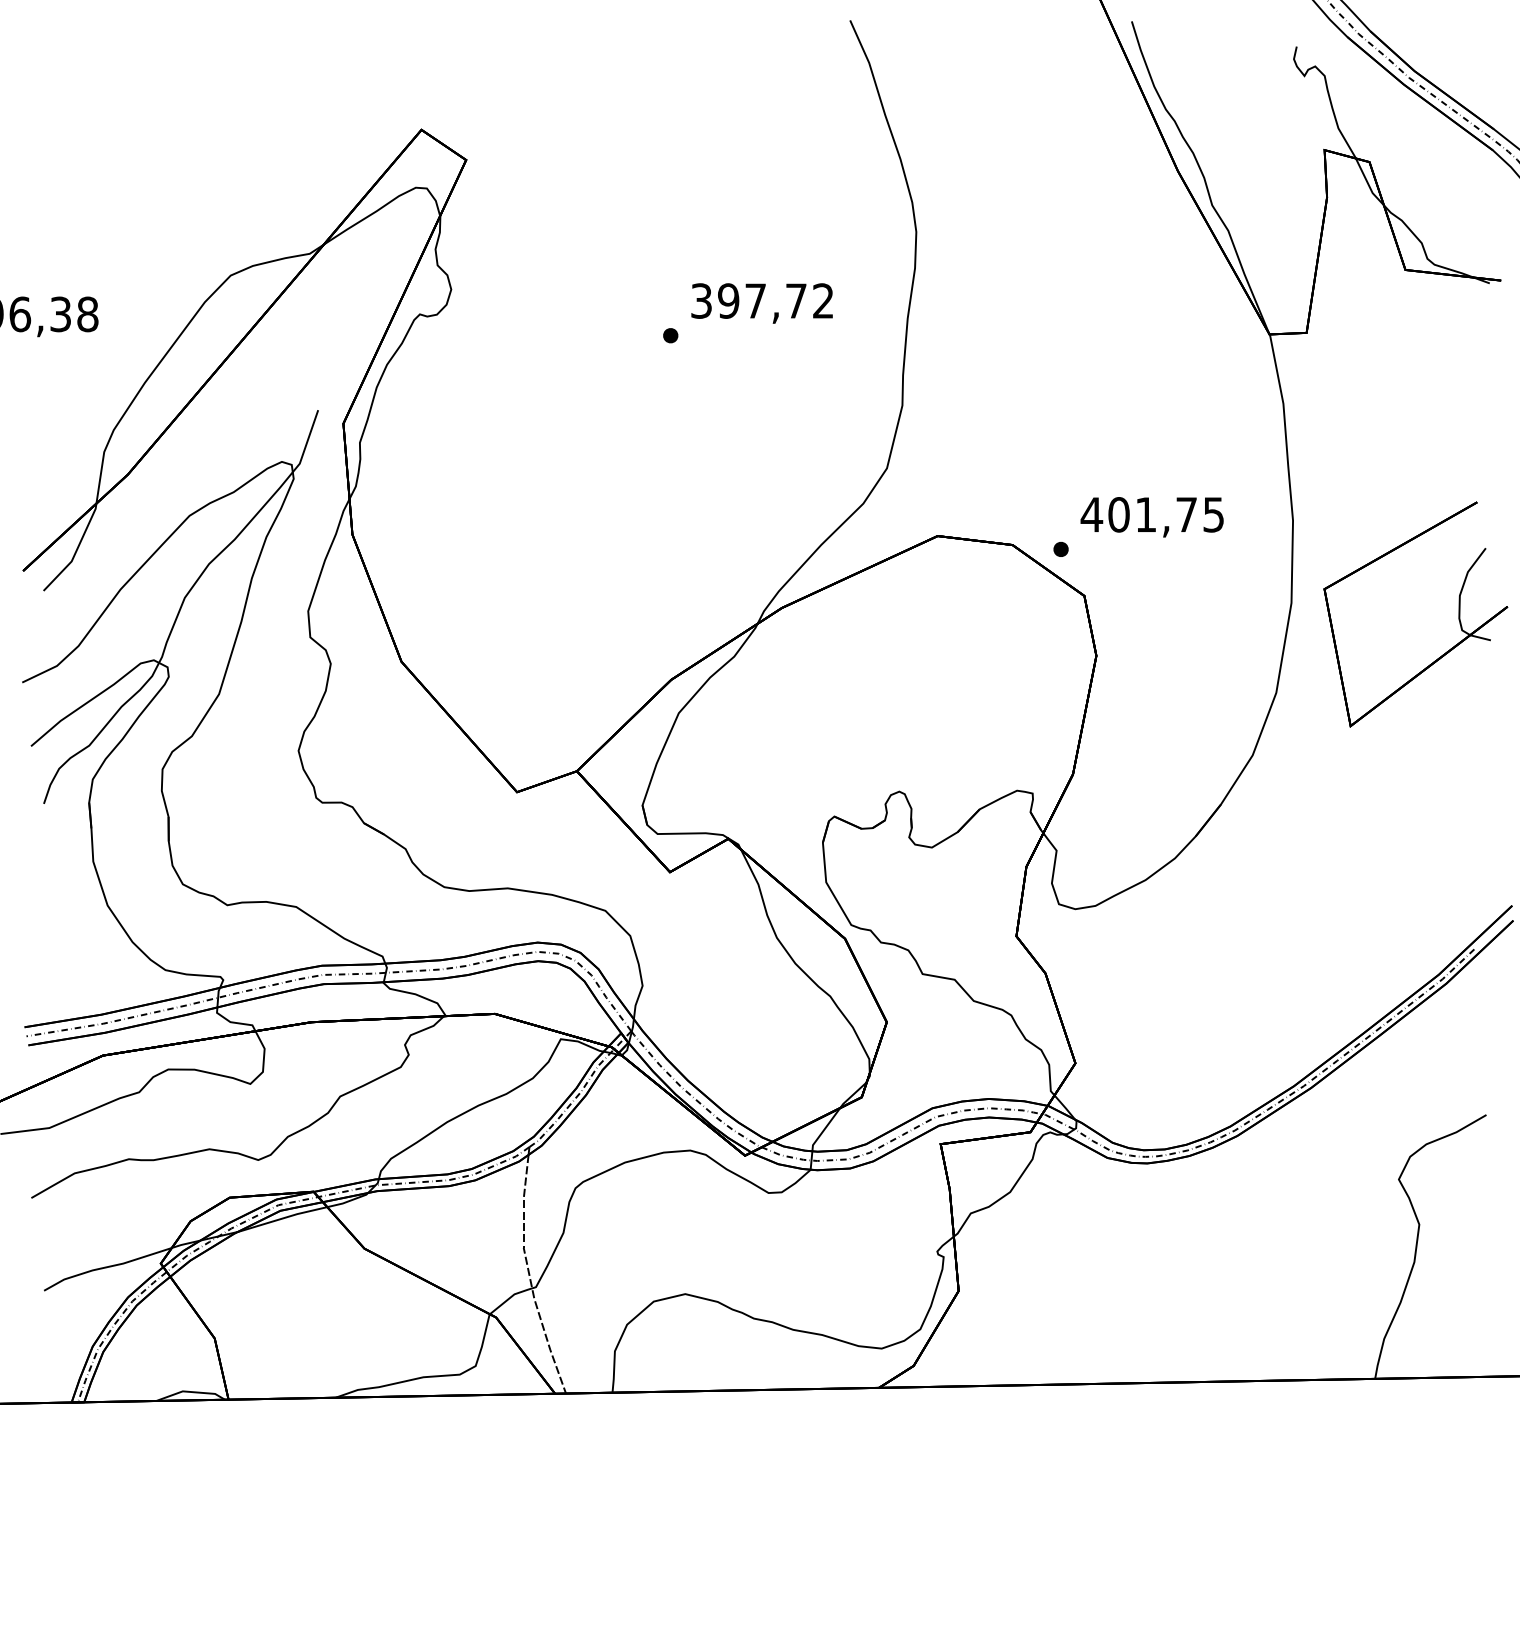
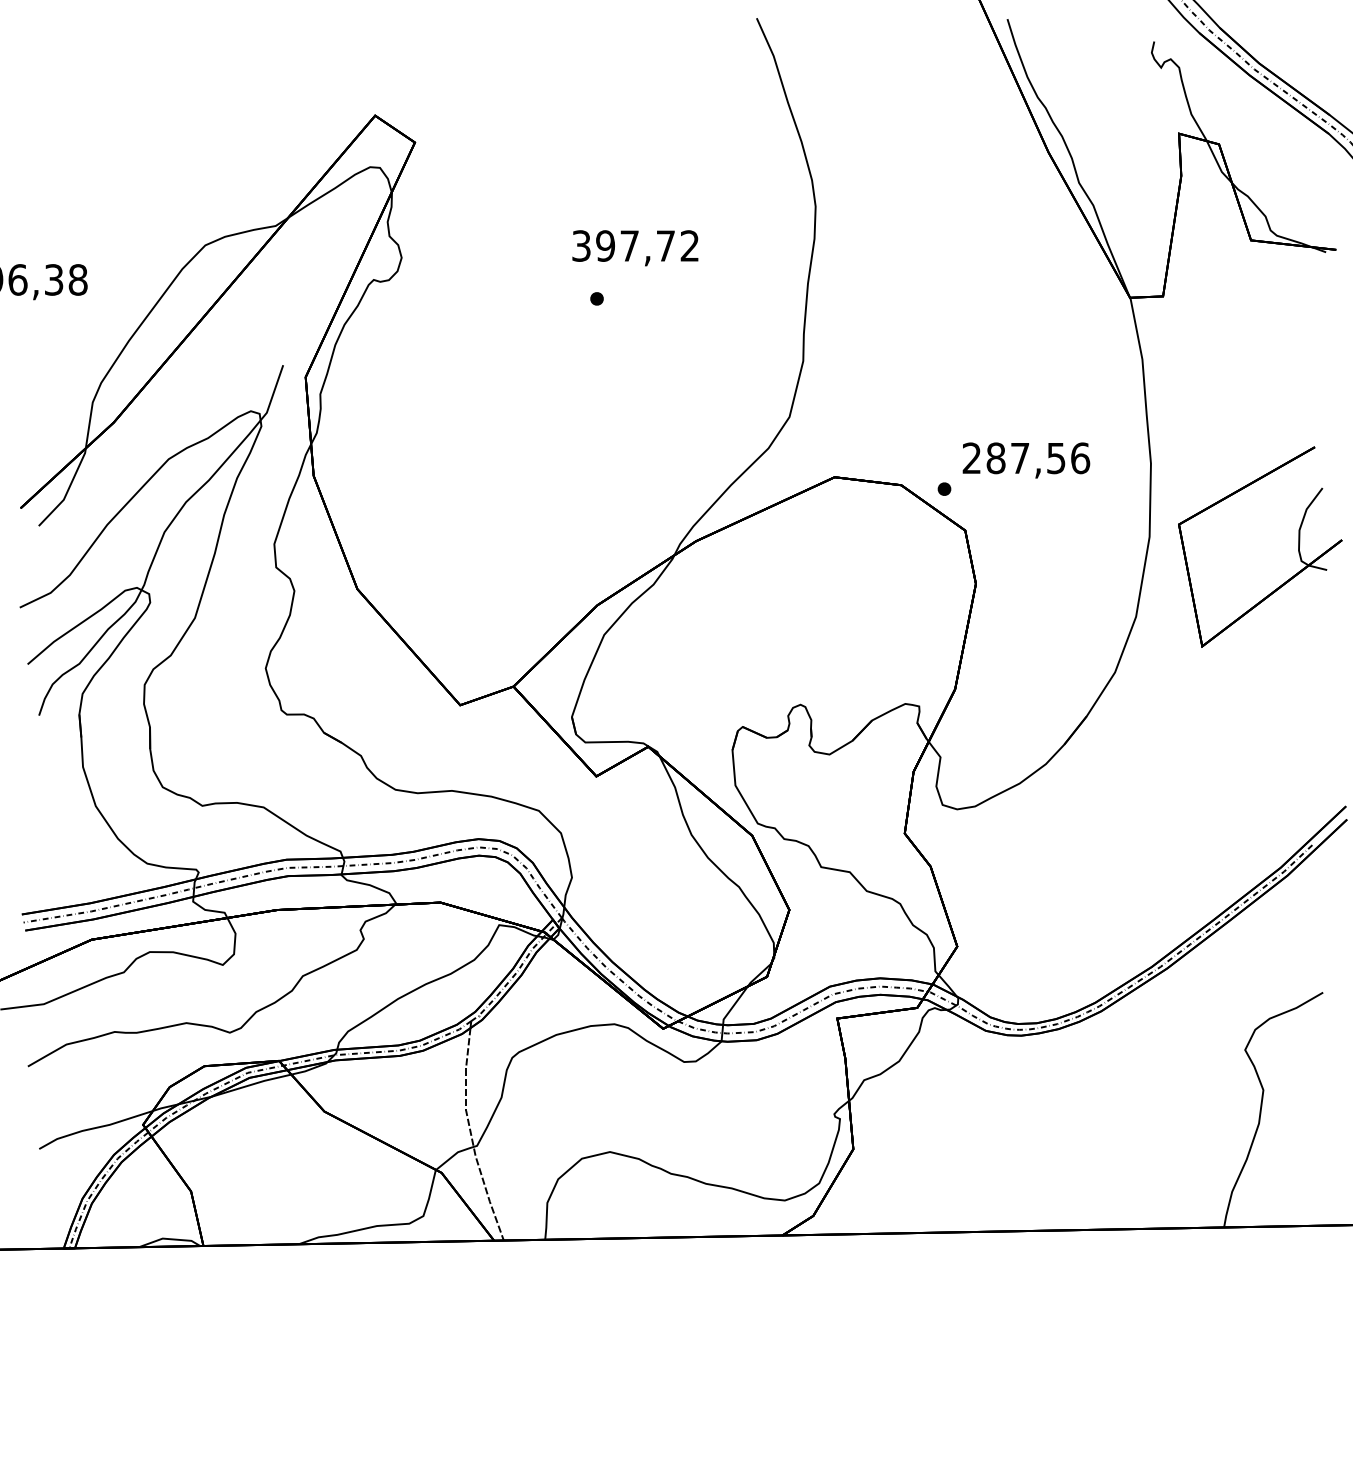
text: (762, 303) -> (635, 248), moved
text: (1152, 515) -> (1025, 458), 401,75 -> 287,56

